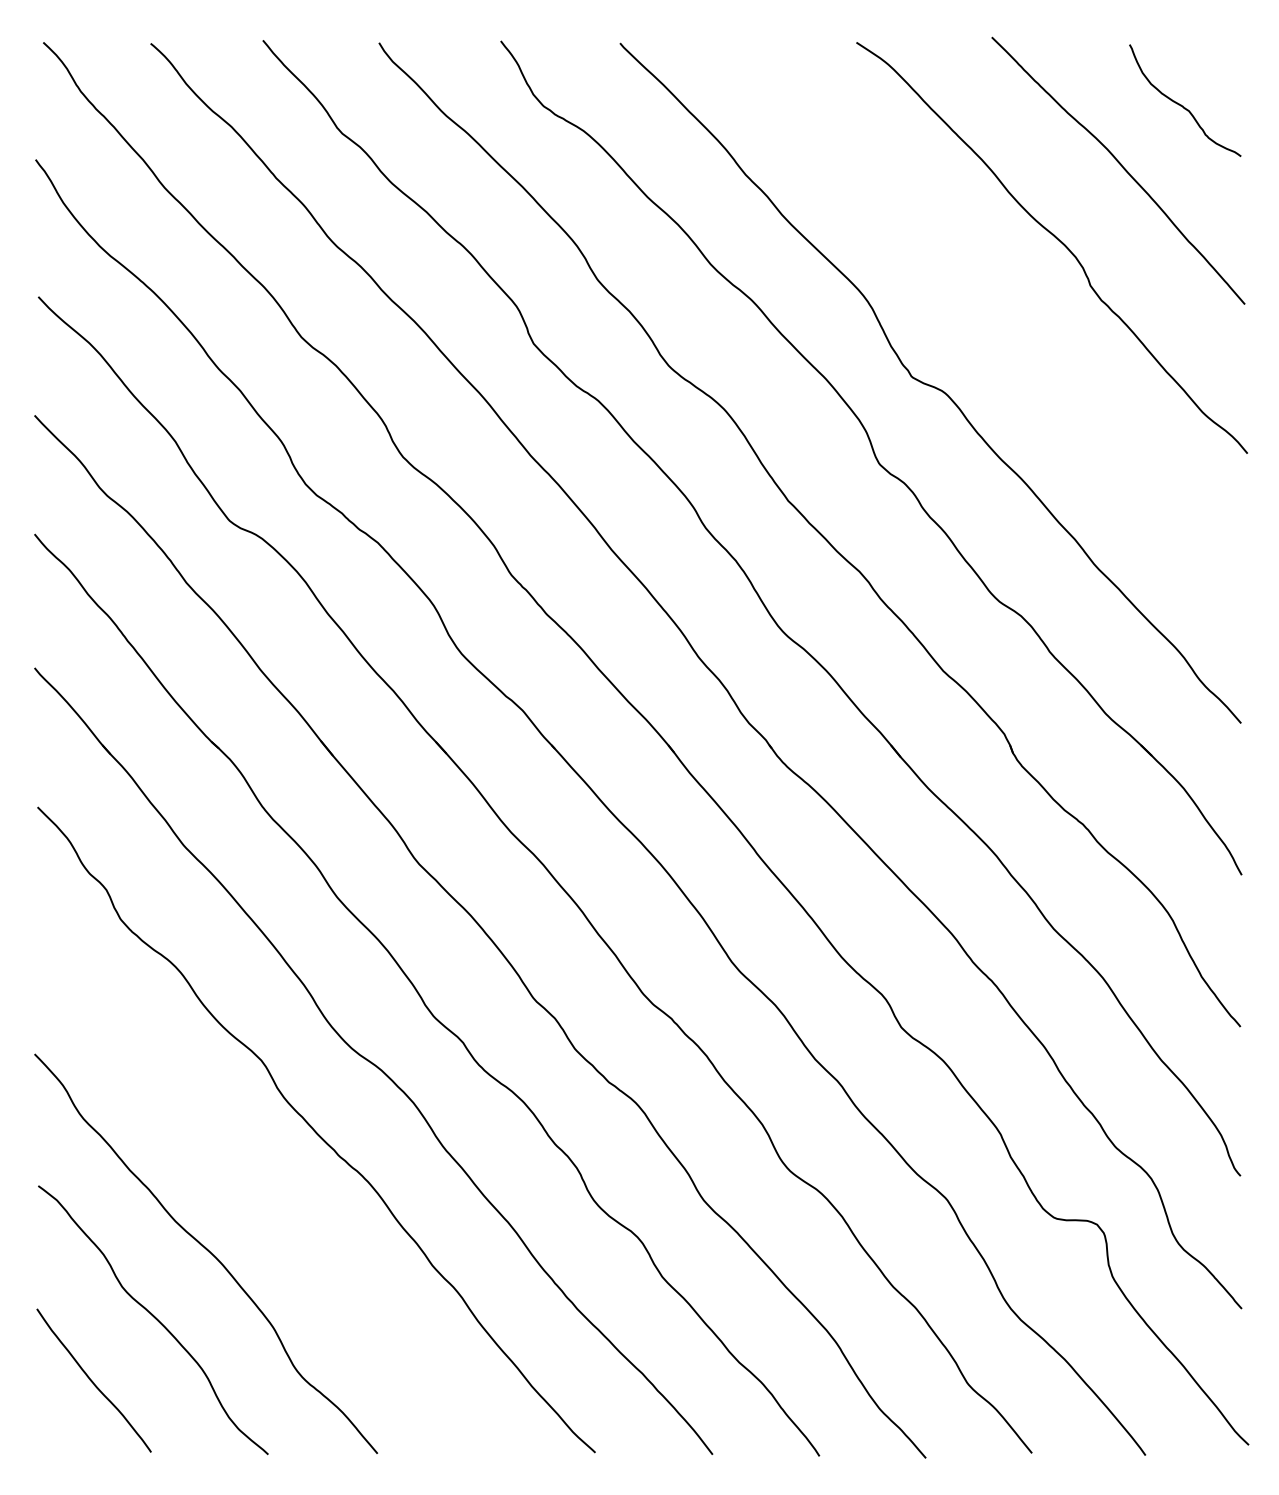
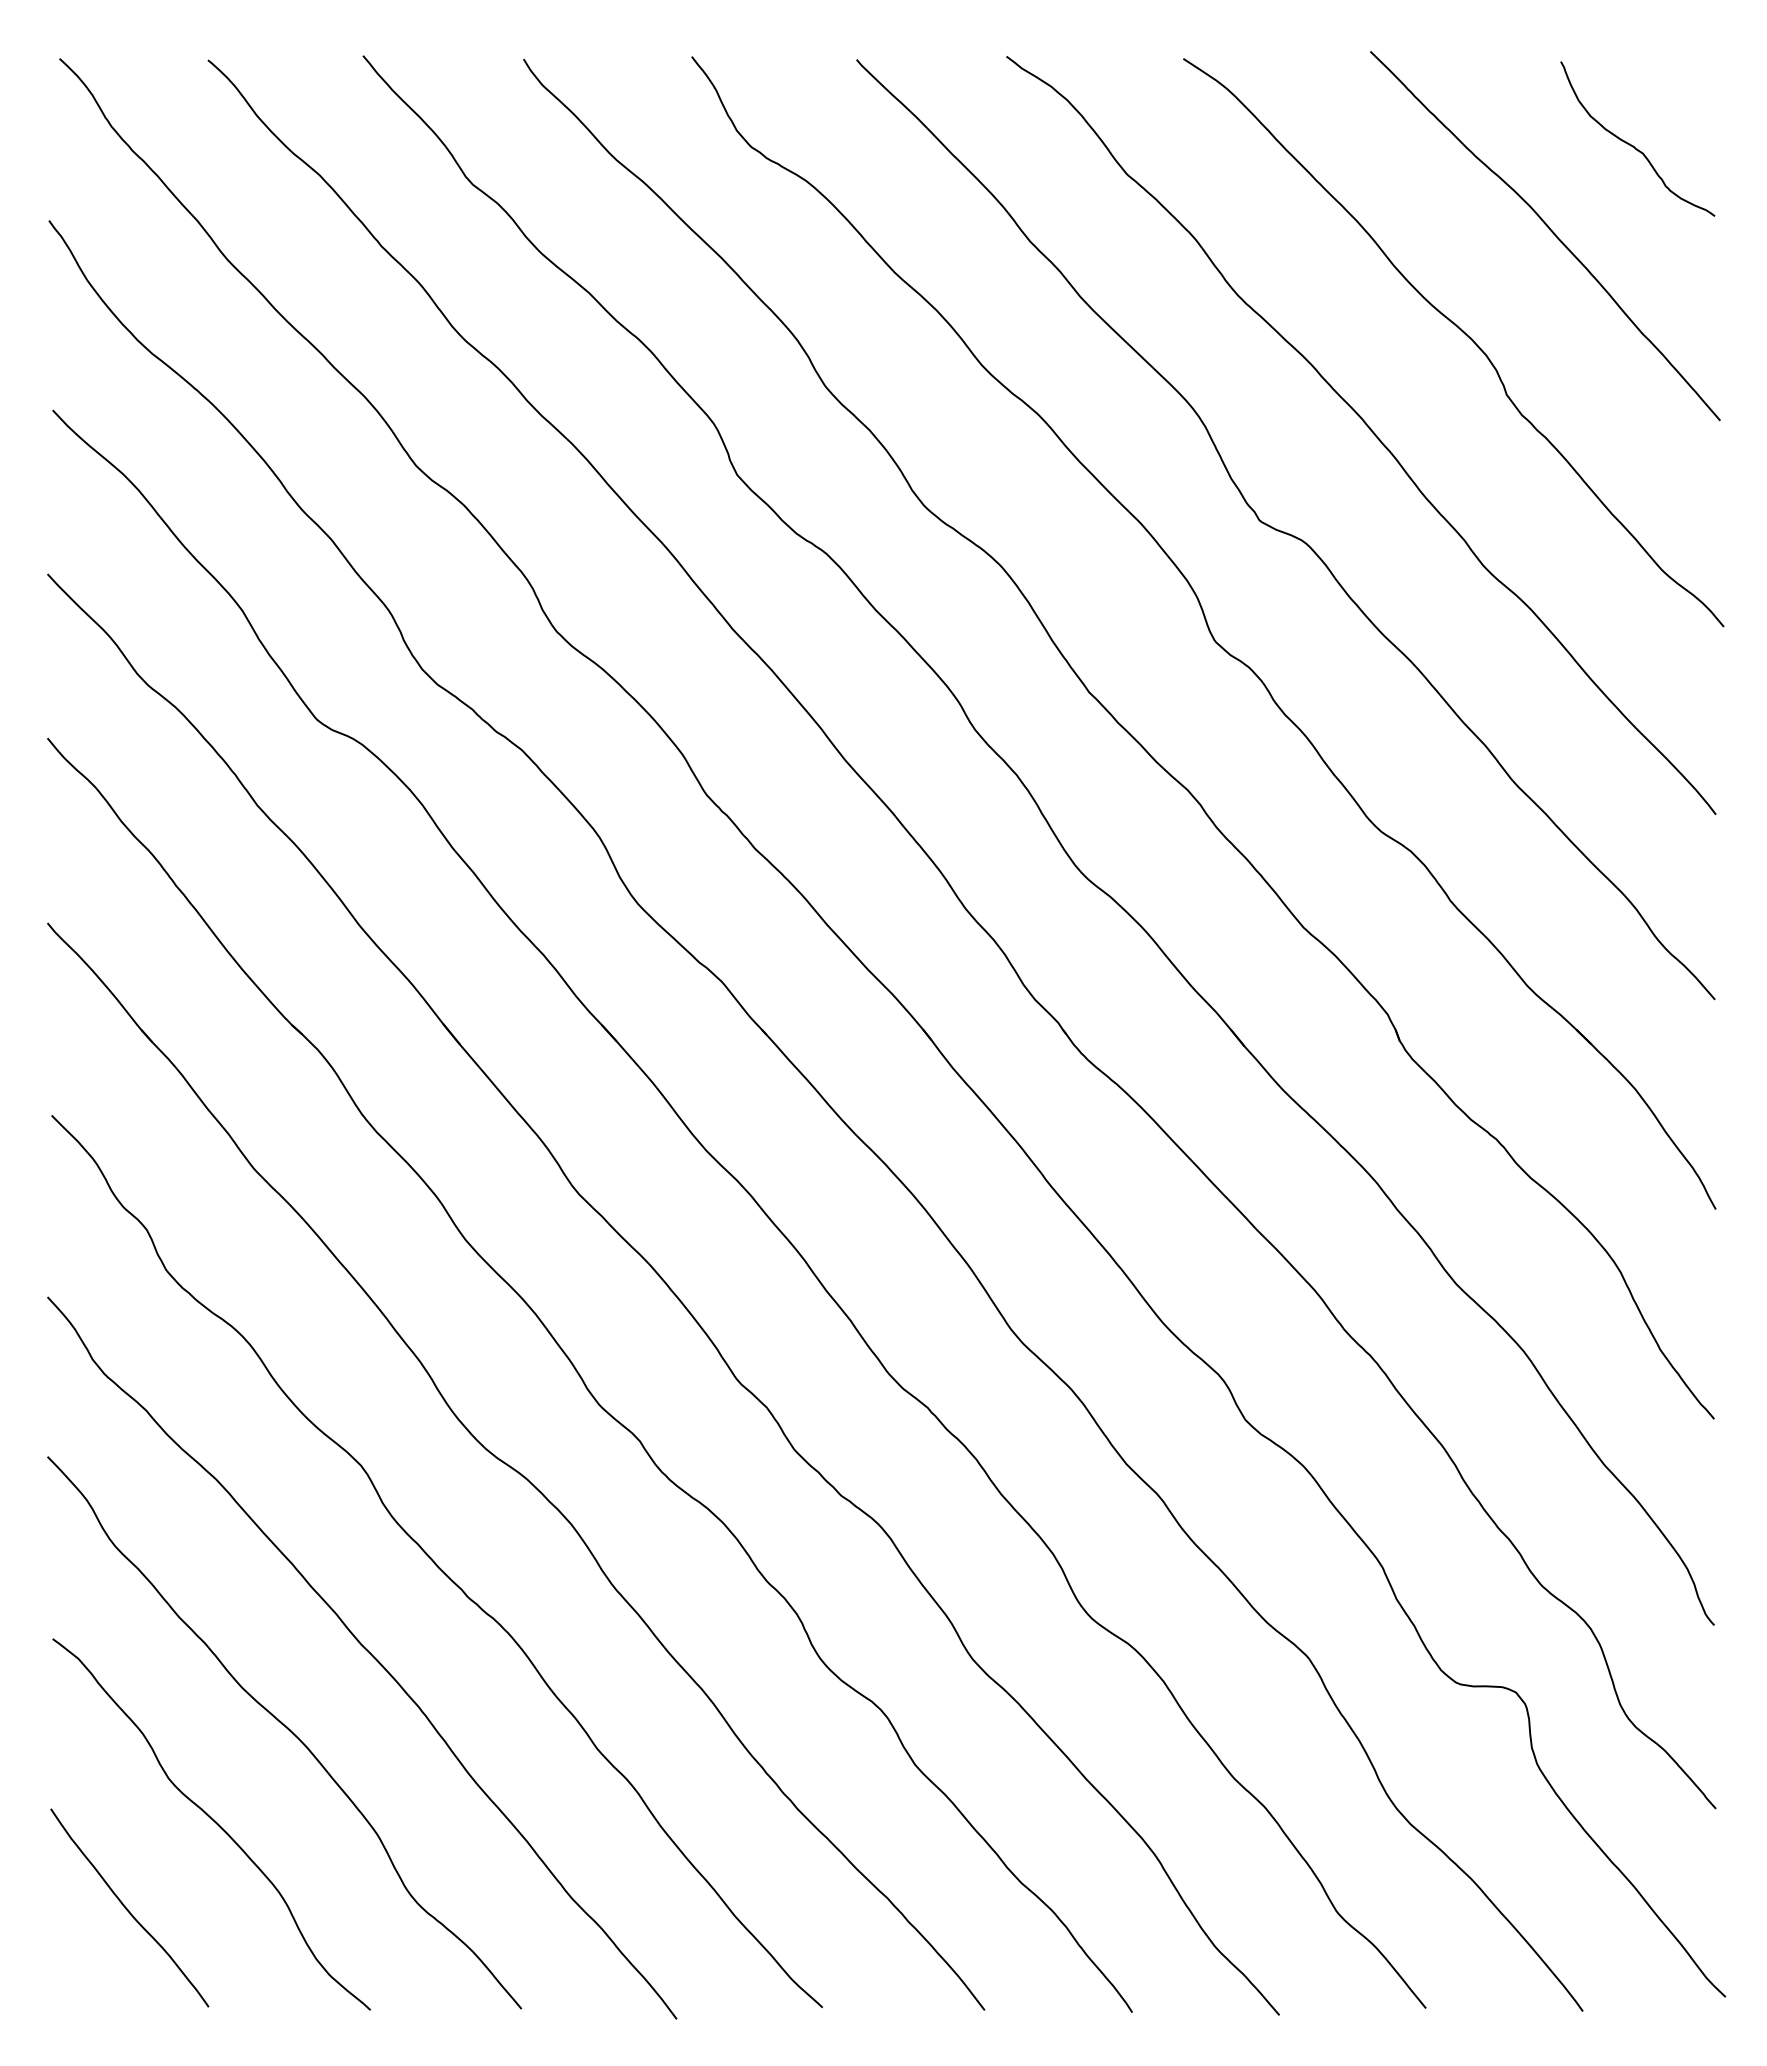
curve: (990, 310) -> (1368, 428), added
curve: (266, 1195) -> (367, 1651), added

